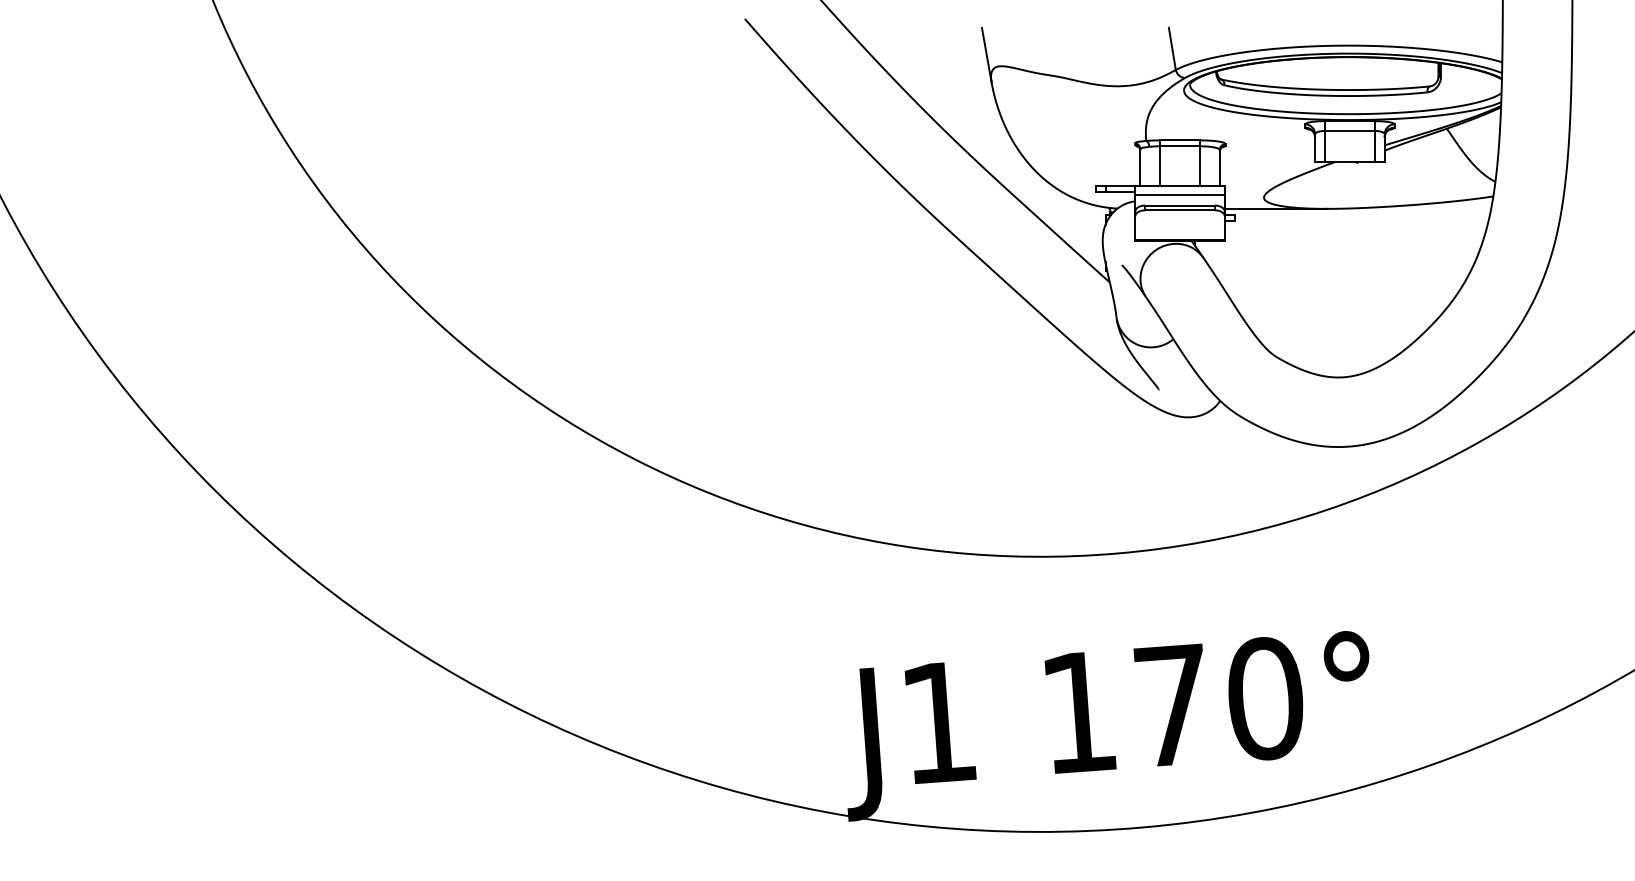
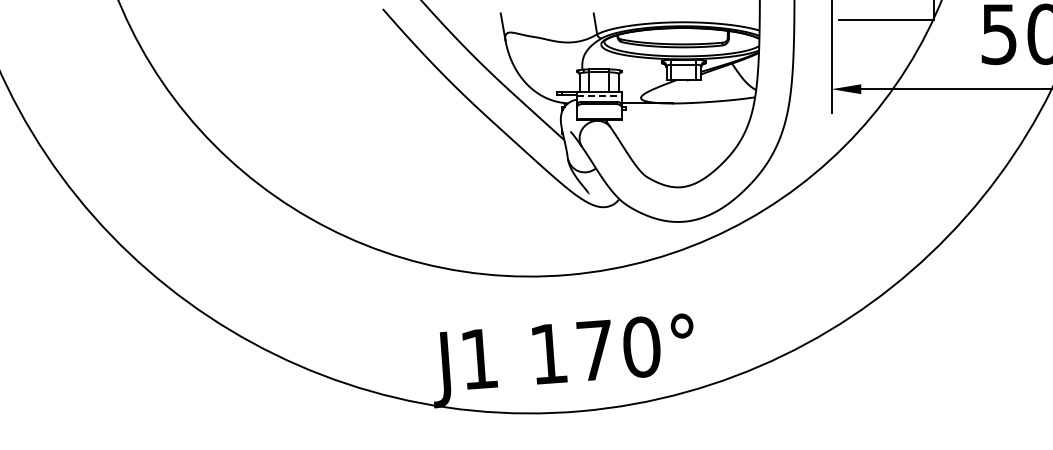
line: (1180, 194) -> (599, 96), solid -> dashed

